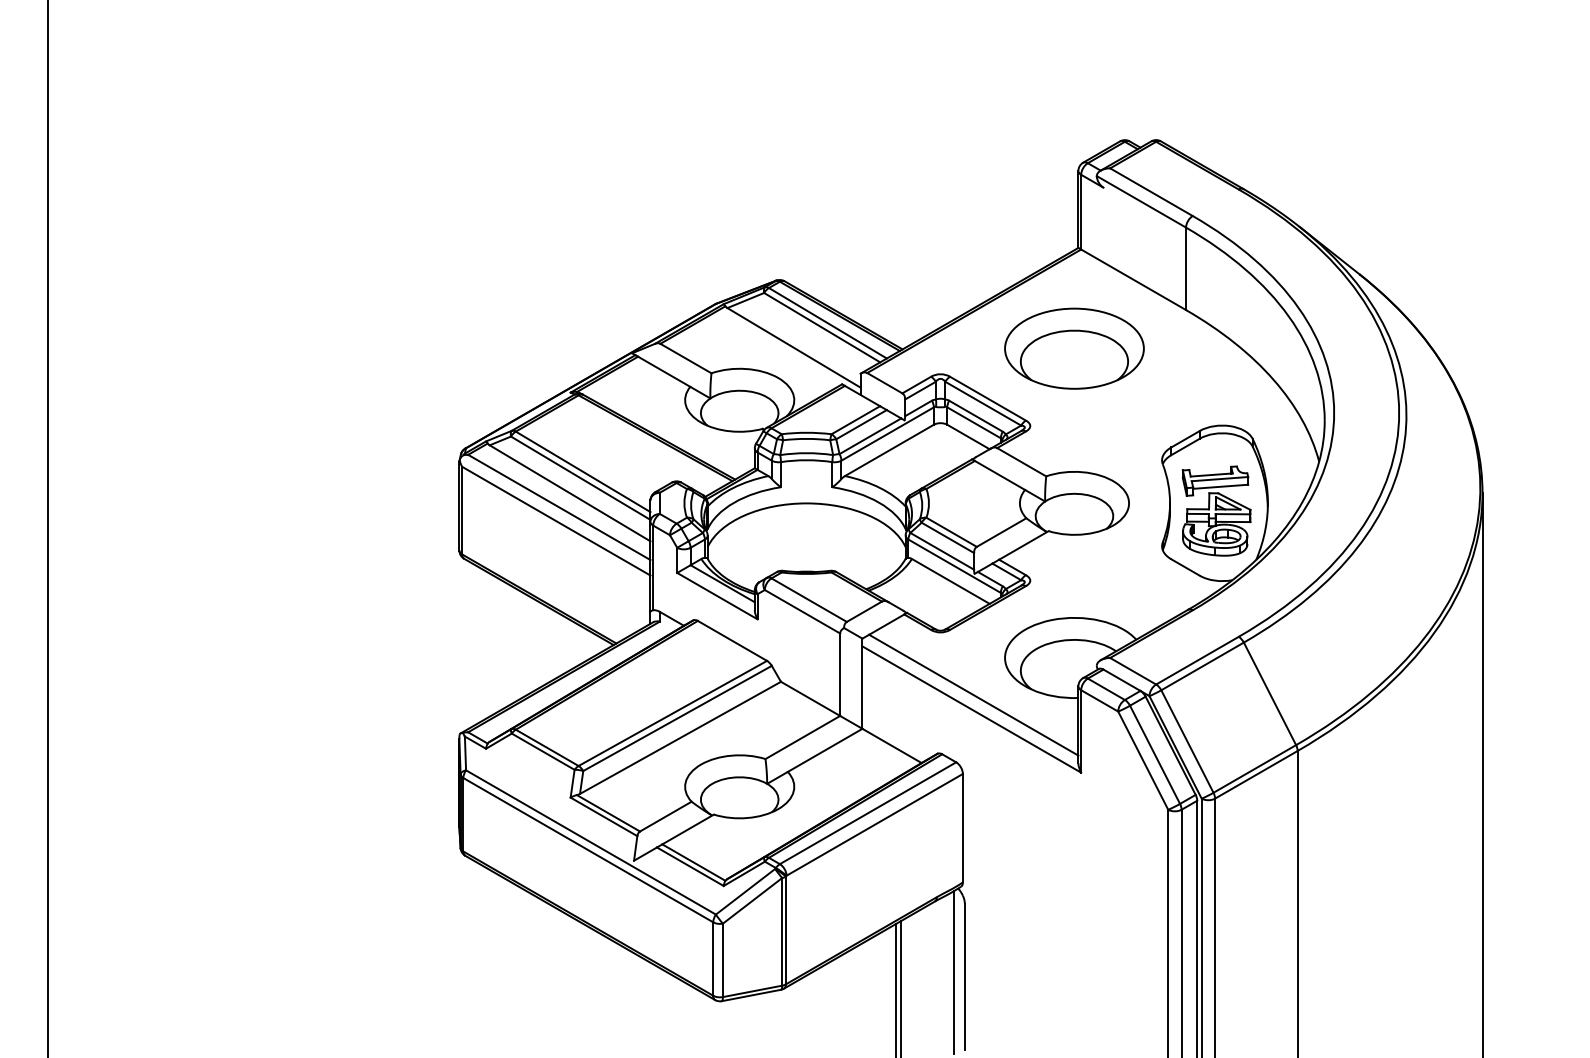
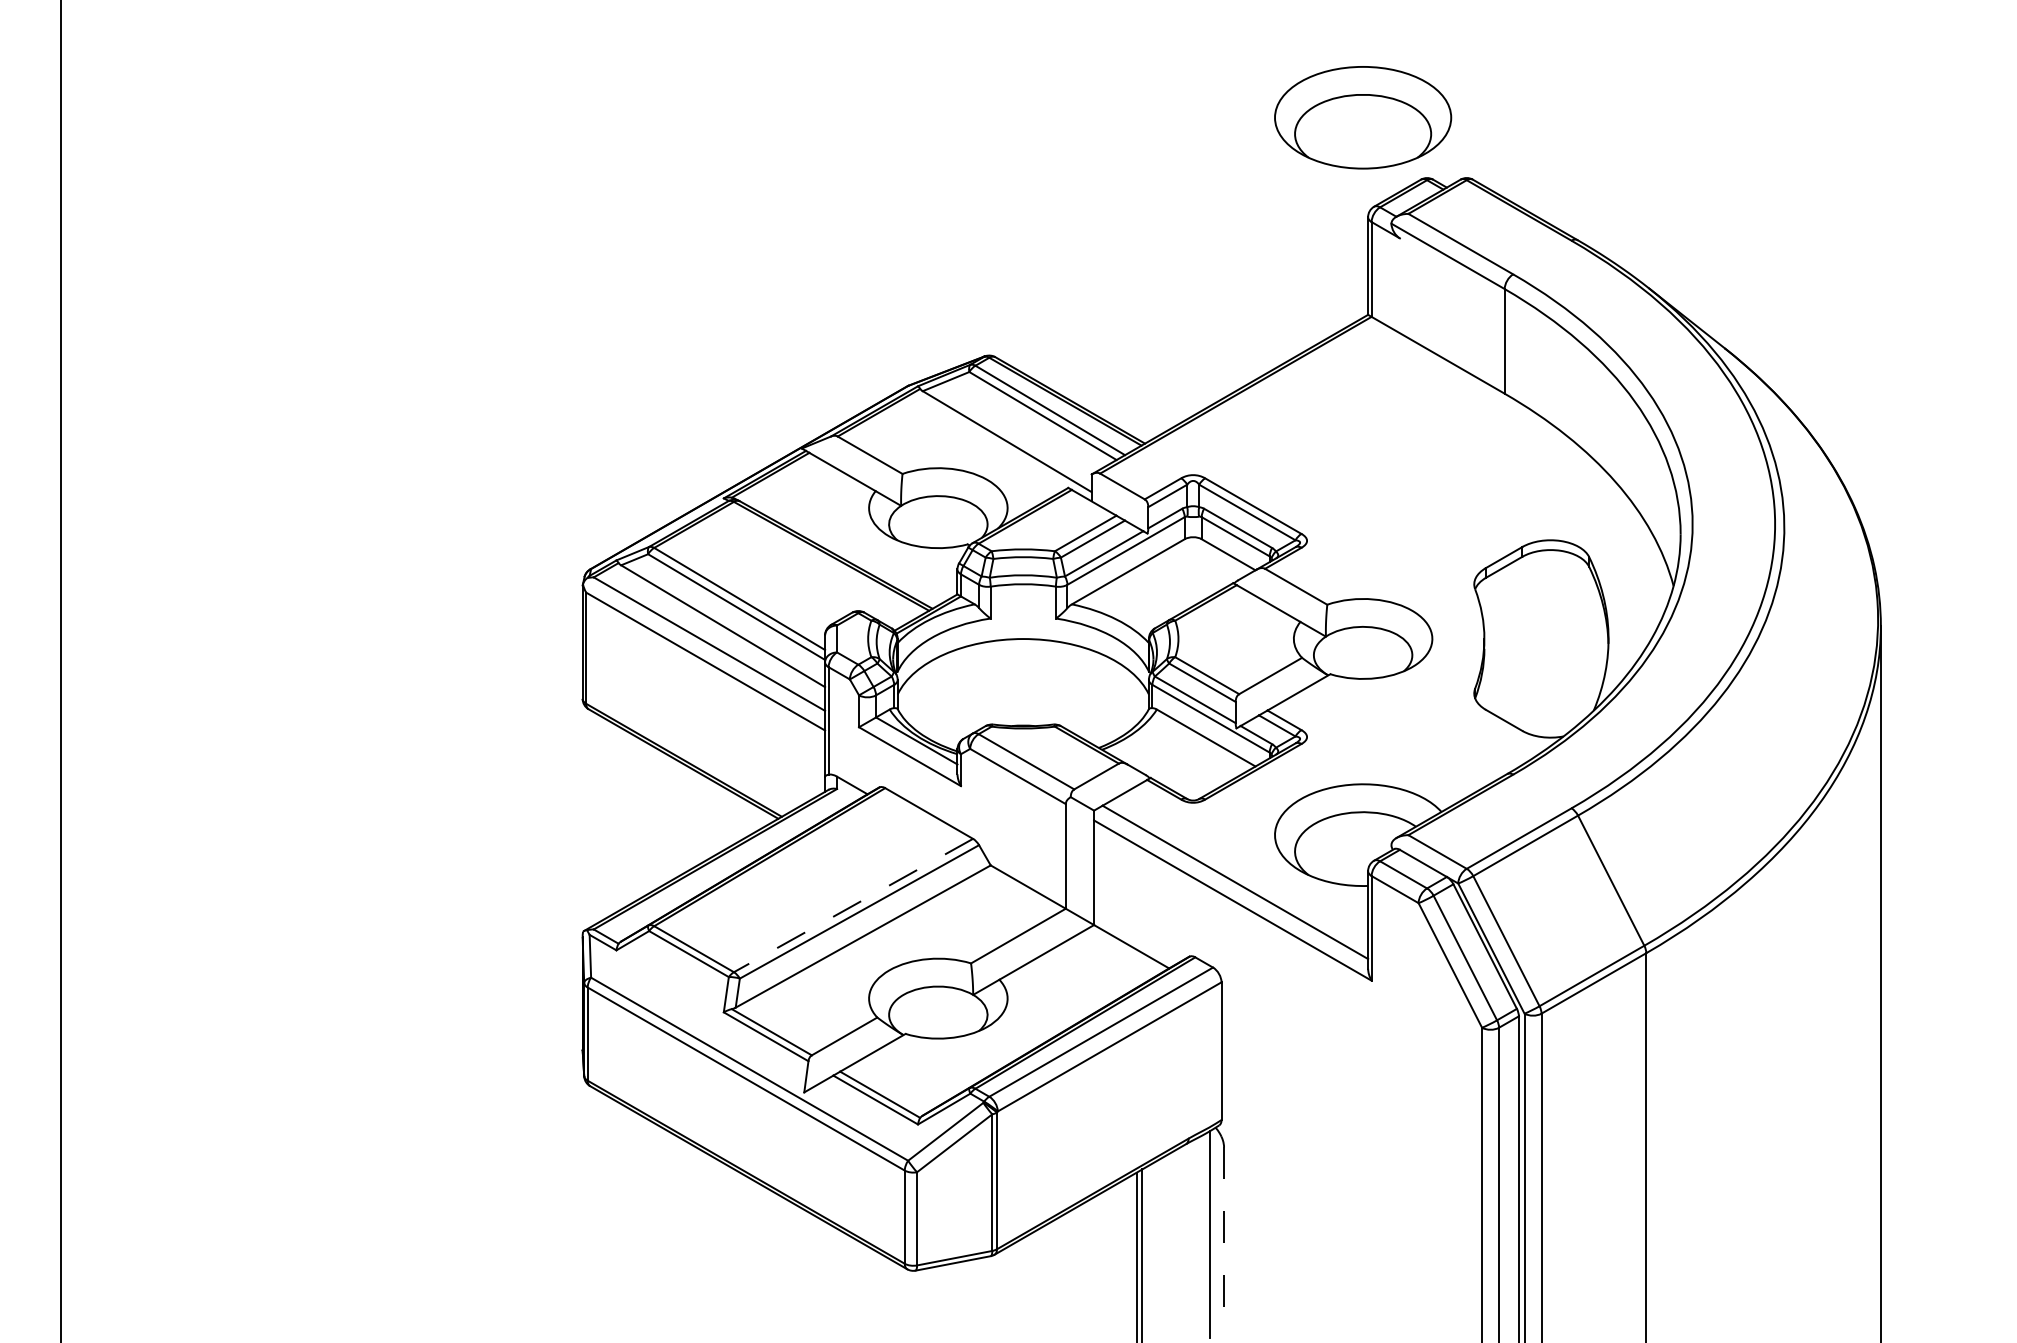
part: (1074, 348) -> (1363, 117), moved
part: (1216, 510) -> (1543, 648), removed
line: (672, 713) -> (853, 905), solid -> dashed
line: (965, 977) -> (1224, 1240), solid -> dashed

